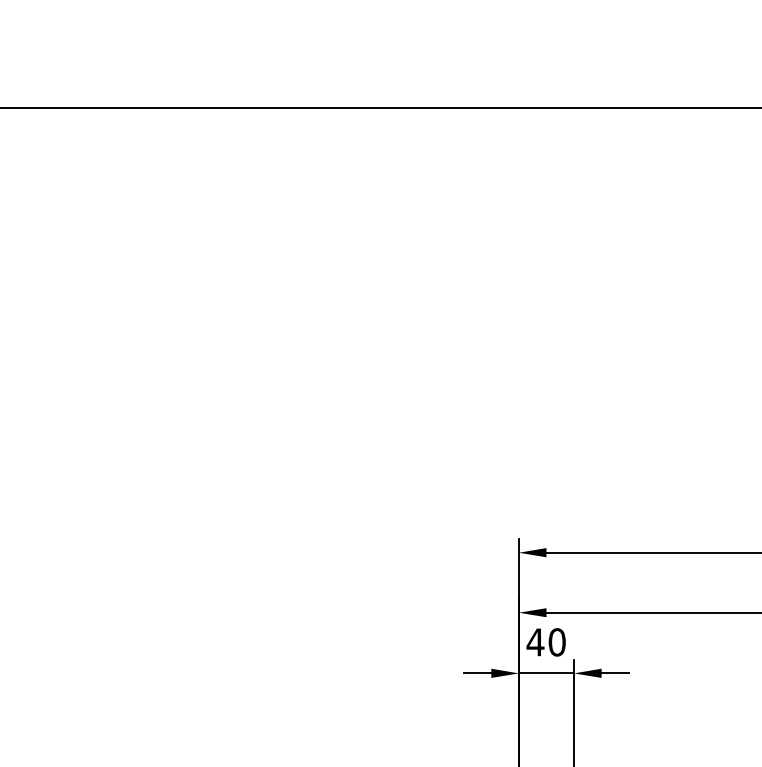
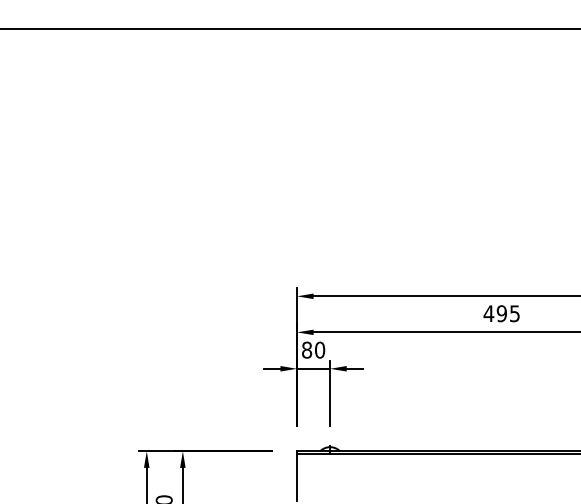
text: (534, 641) -> (306, 349), 40 -> 80

